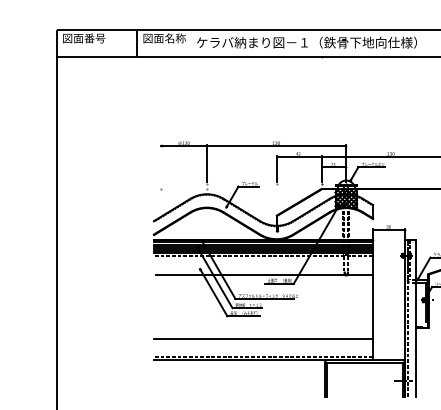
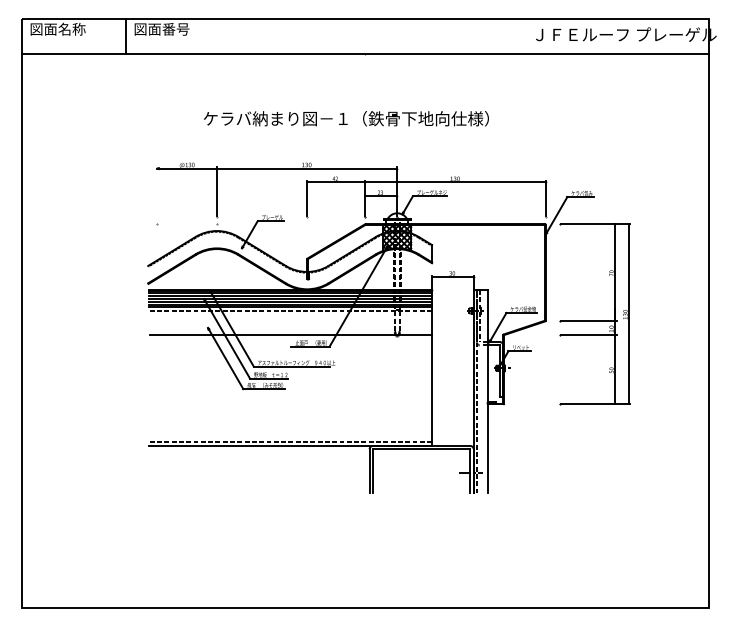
text: (94, 37) -> (71, 28), 図面番号 -> 図面名称
text: (174, 37) -> (175, 28), 図面名称 -> 図面番号
text: (307, 42) -> (346, 118), moved
line: (263, 338) -> (290, 418), removed

